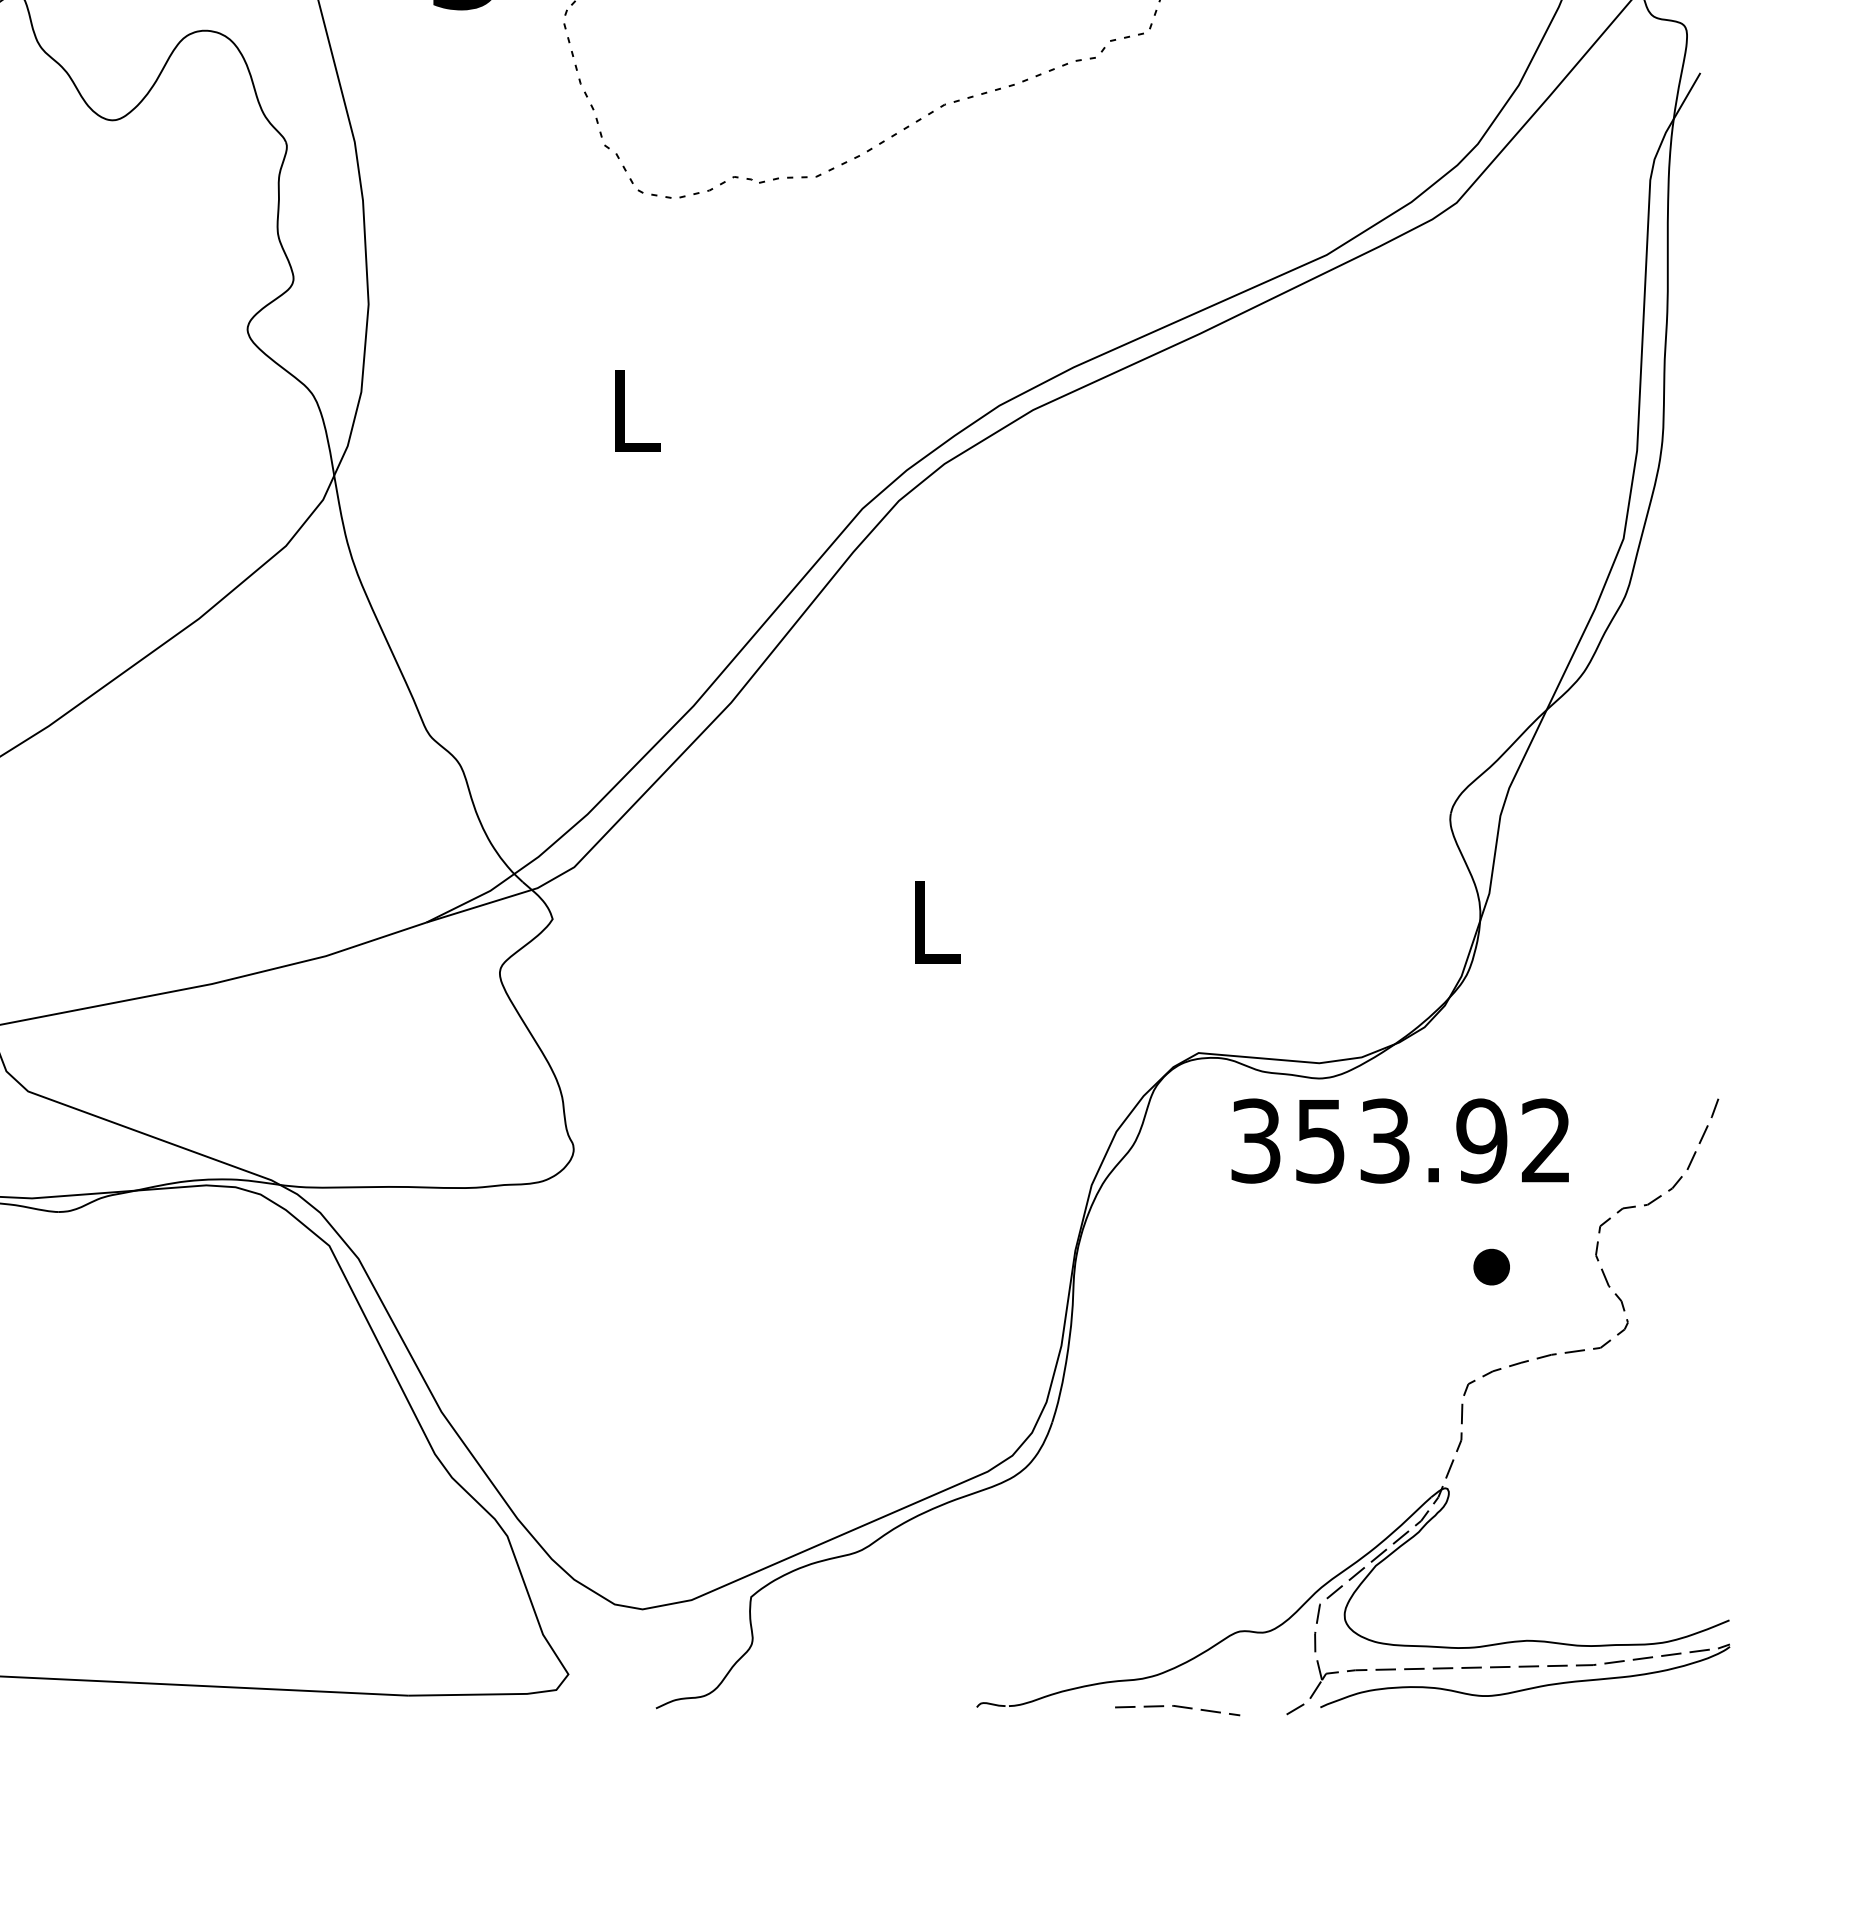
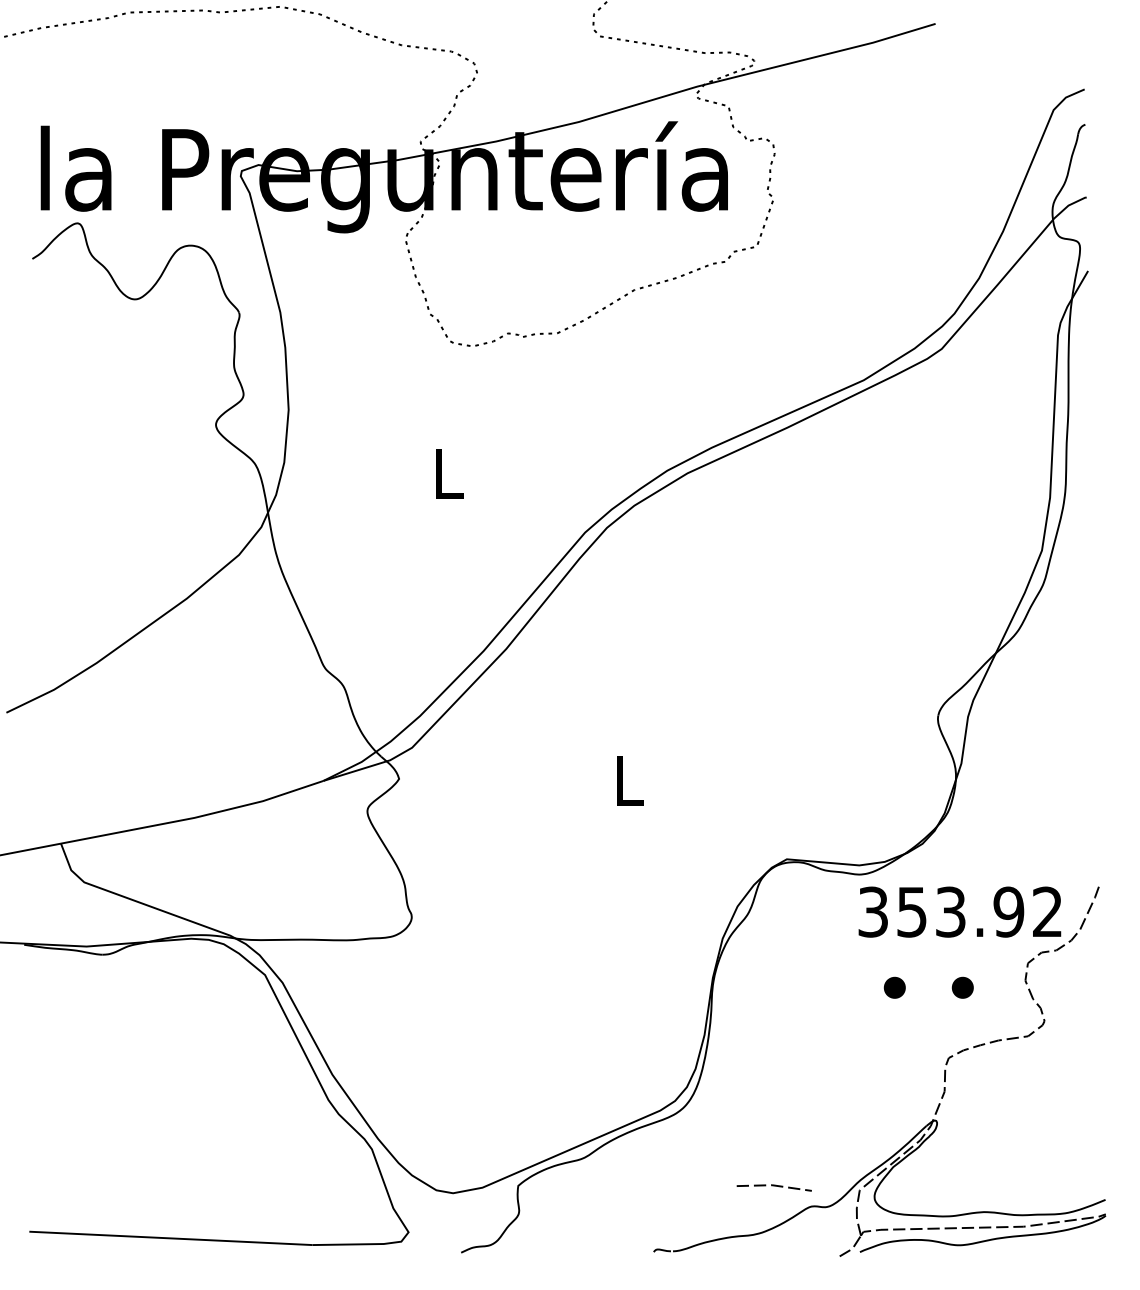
text: (1399, 1140) -> (959, 911), moved
part: (1377, 1266) -> (894, 987), added
line: (1176, 1708) -> (773, 1186), moved

